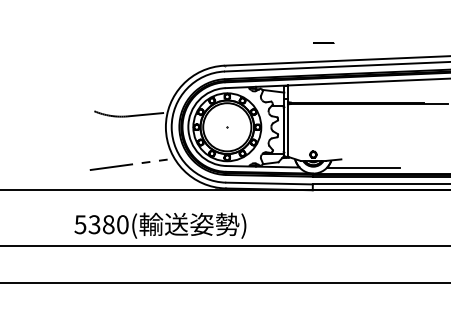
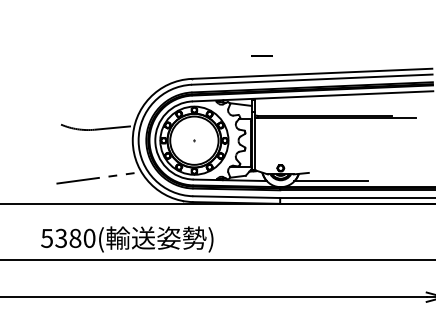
line: (323, 42) -> (261, 55), moved

